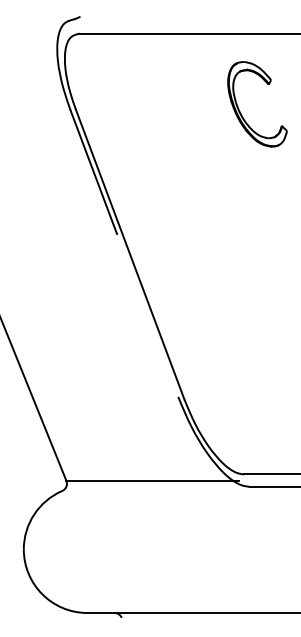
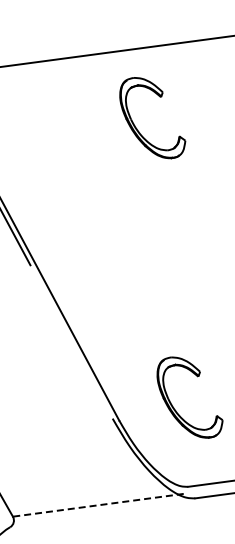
part: (241, 395) -> (175, 408), added
line: (152, 480) -> (98, 504), solid -> dashed

